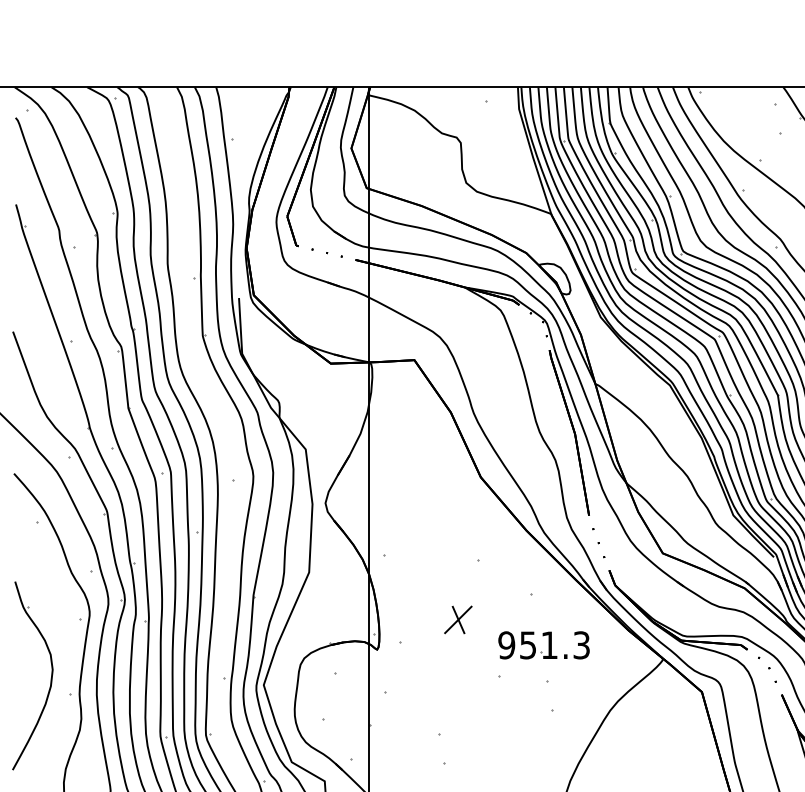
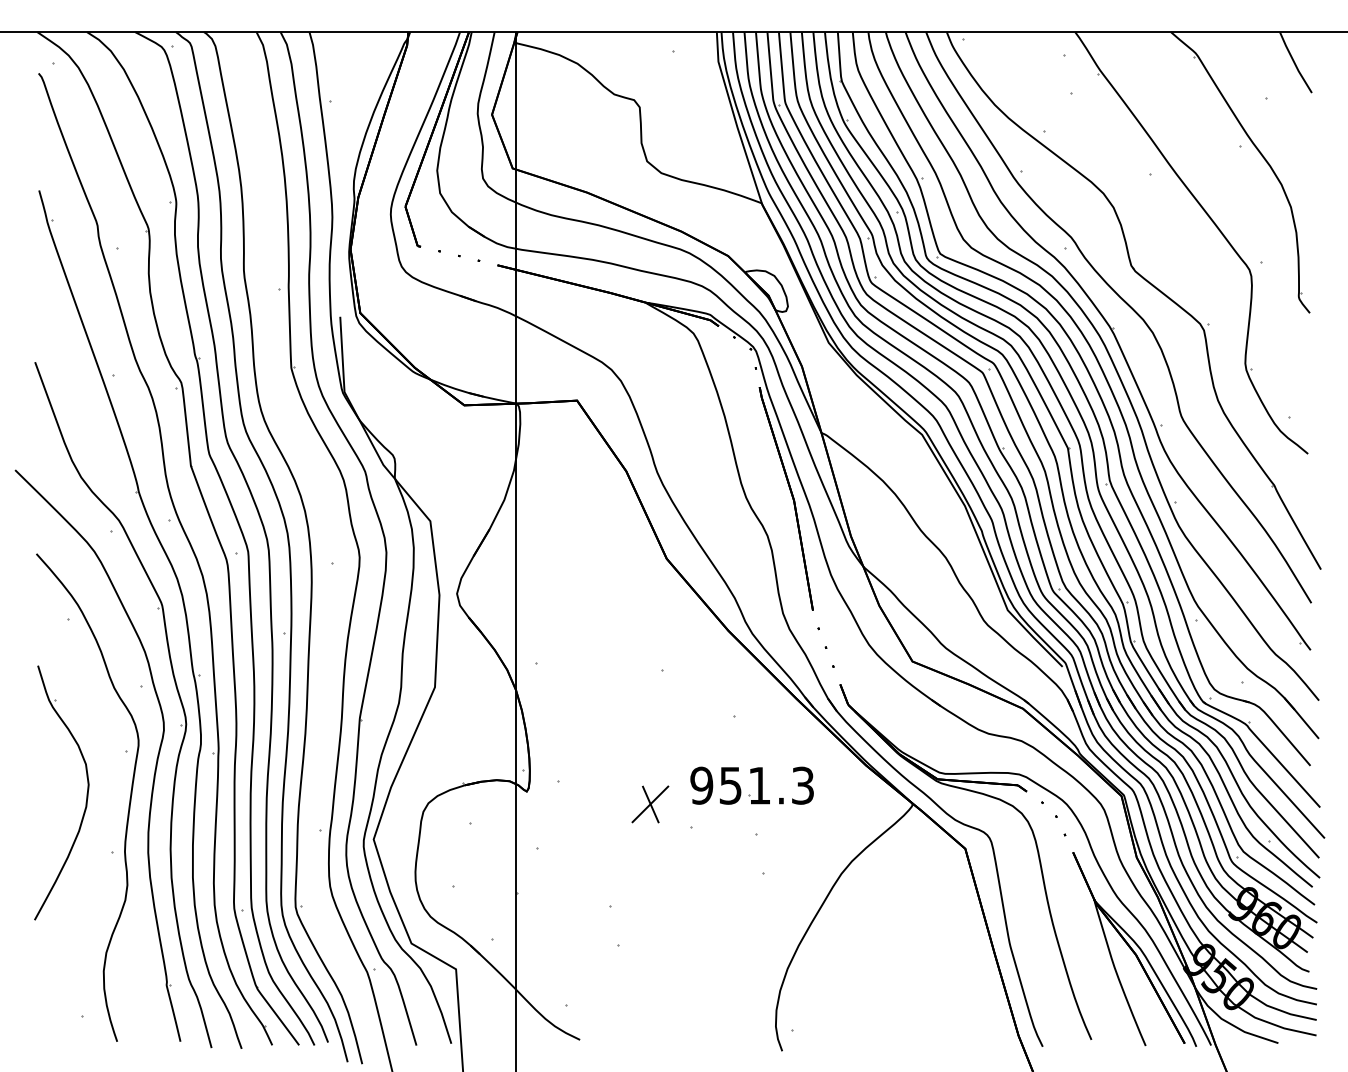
part: (458, 619) -> (650, 804), moved
part: (51, 676) -> (86, 793), moved

